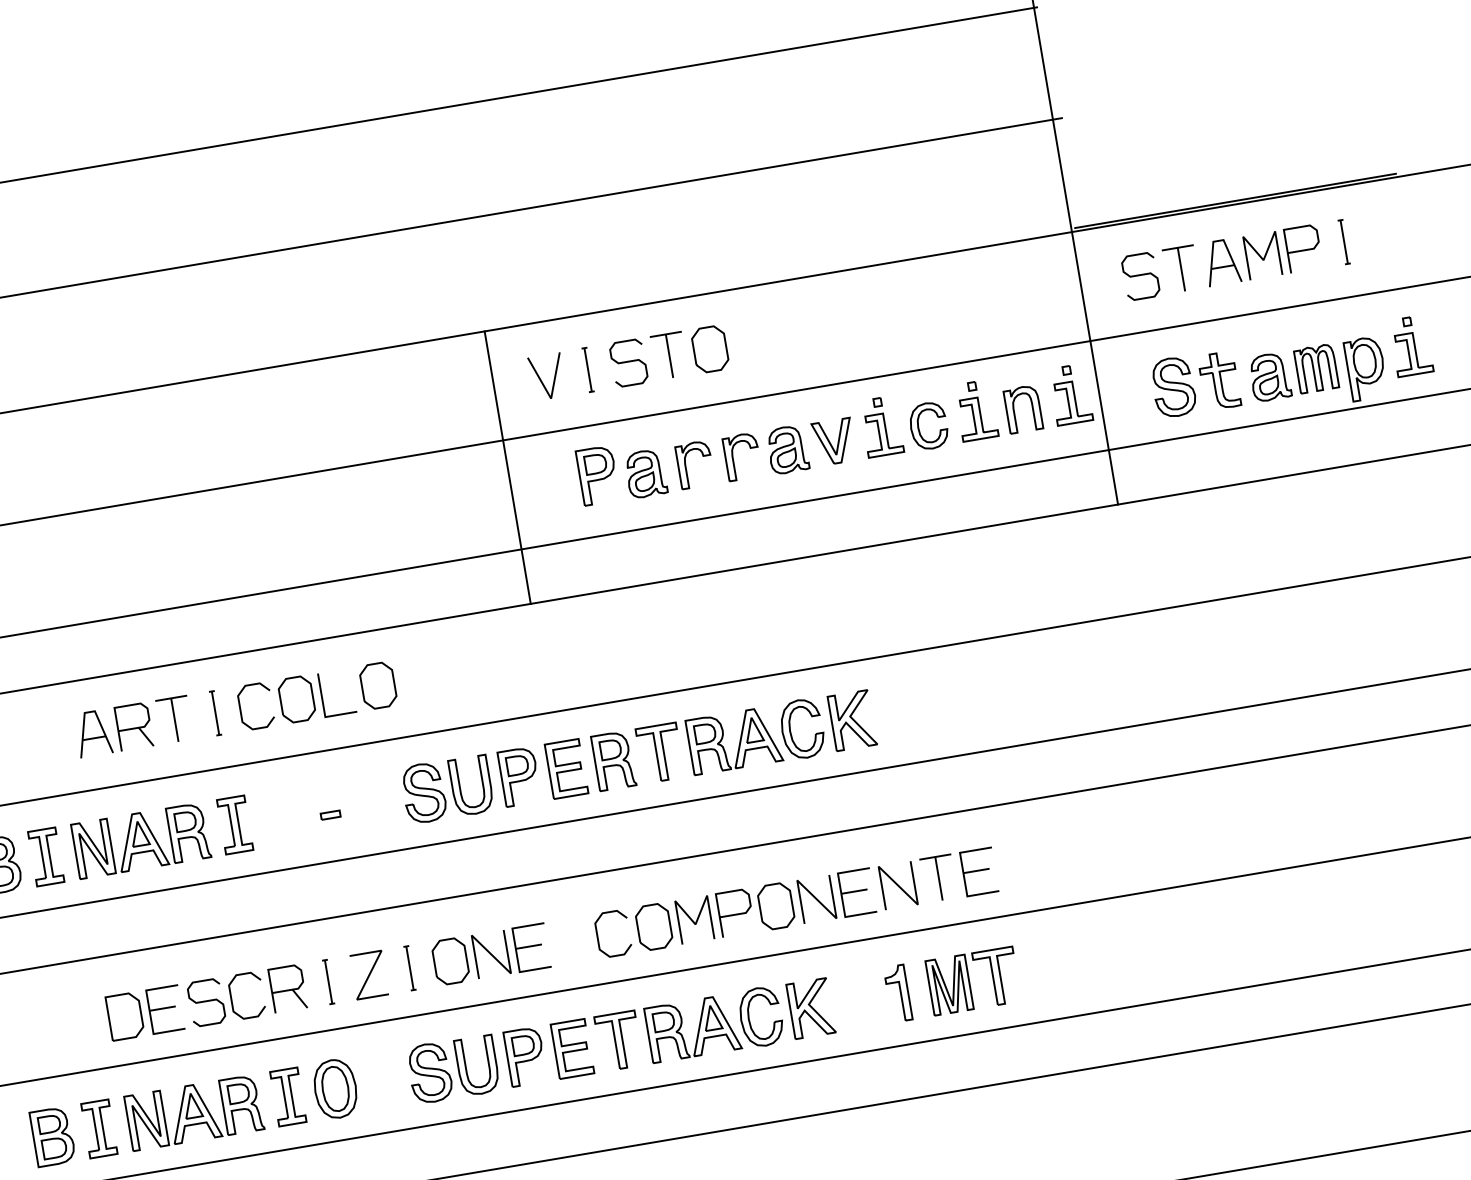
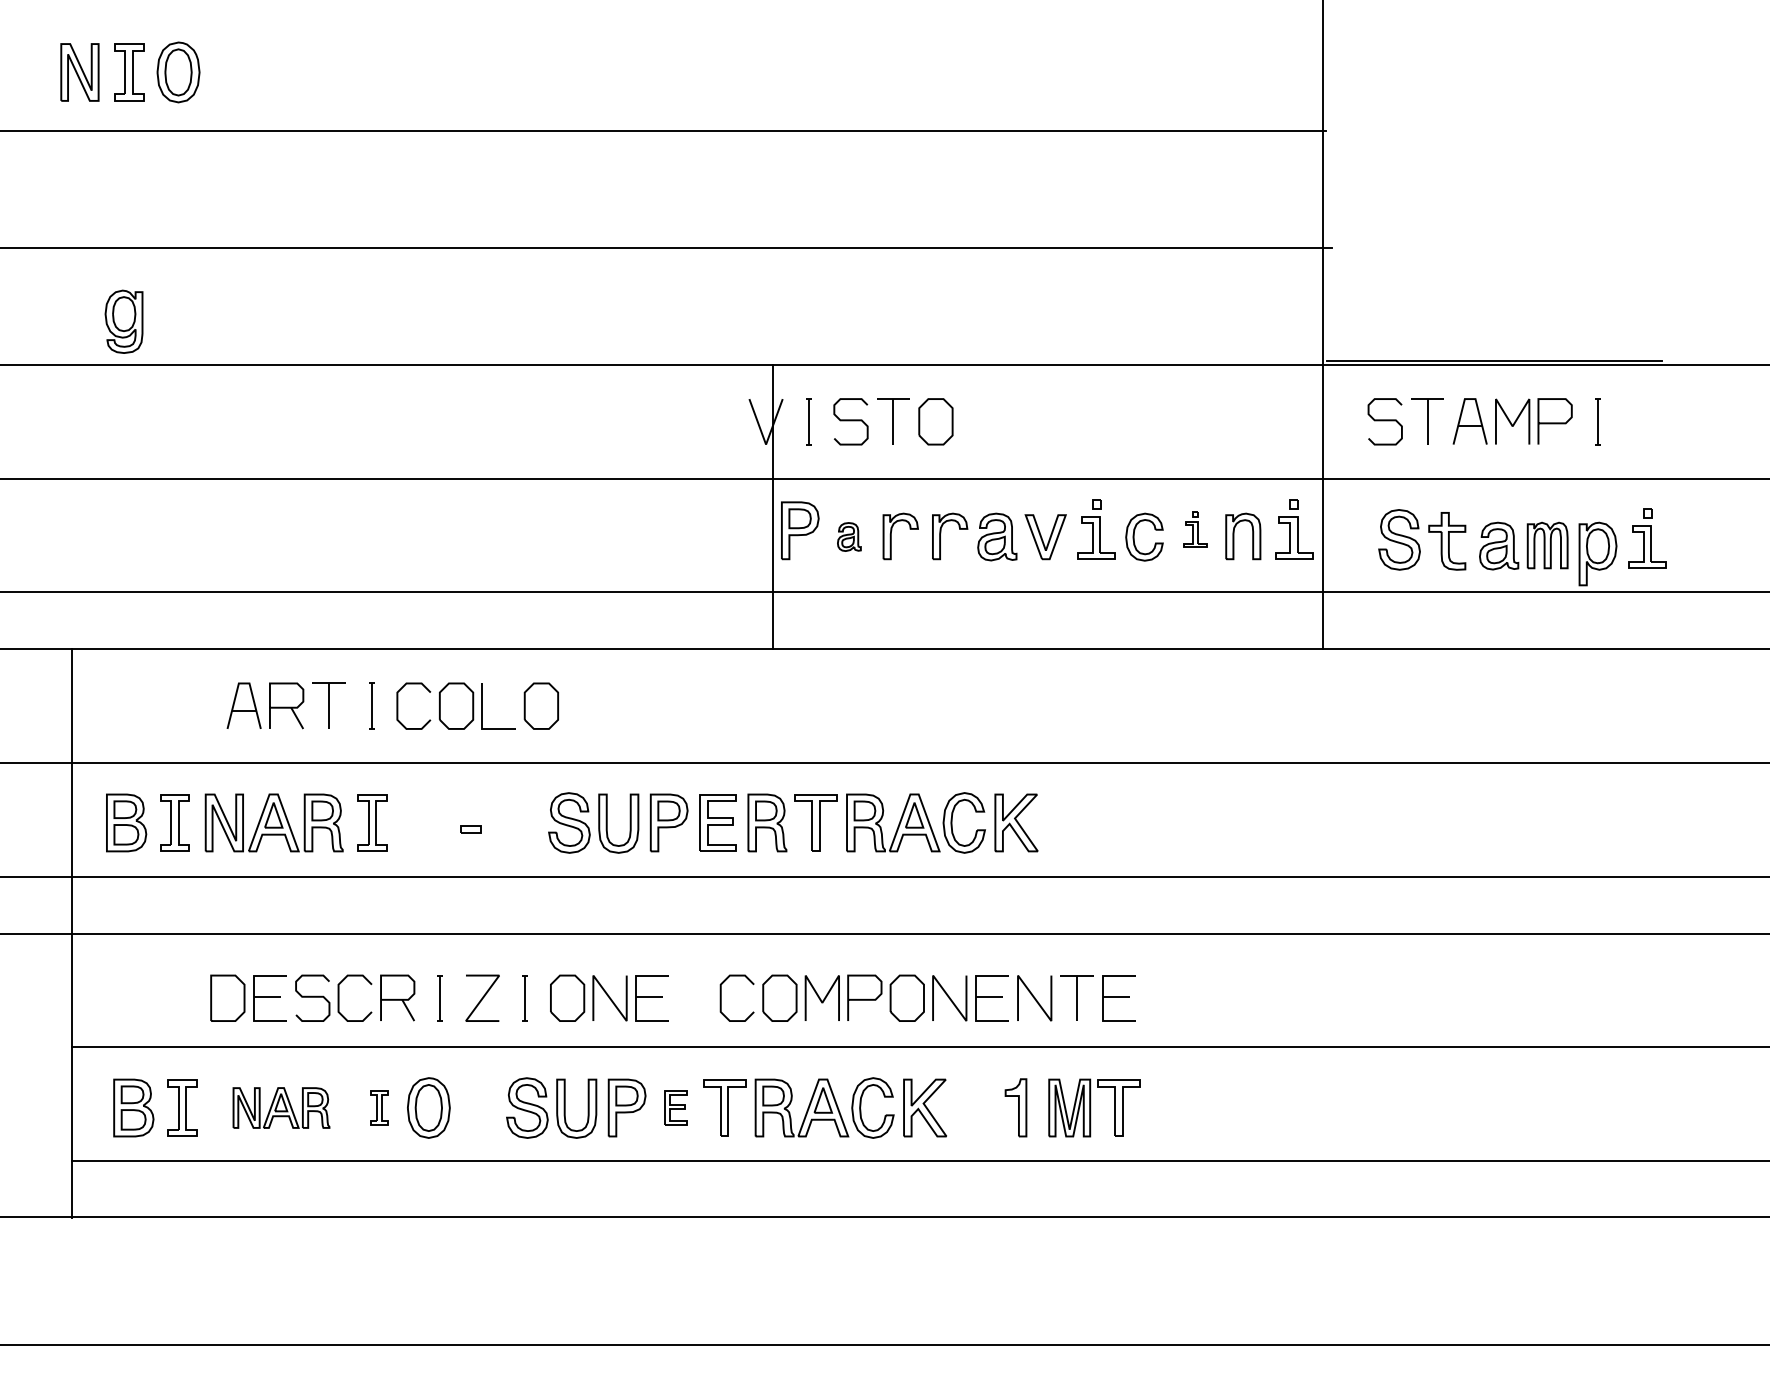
part: (976, 410) -> (1195, 529), size x0.6
line: (507, 466) -> (773, 506), moved
part: (645, 473) -> (849, 536), size x0.6
part: (571, 1048) -> (675, 1107), size x0.6
part: (288, 1096) -> (379, 1107), size x0.6
part: (194, 1112) -> (281, 1107), size x0.7

